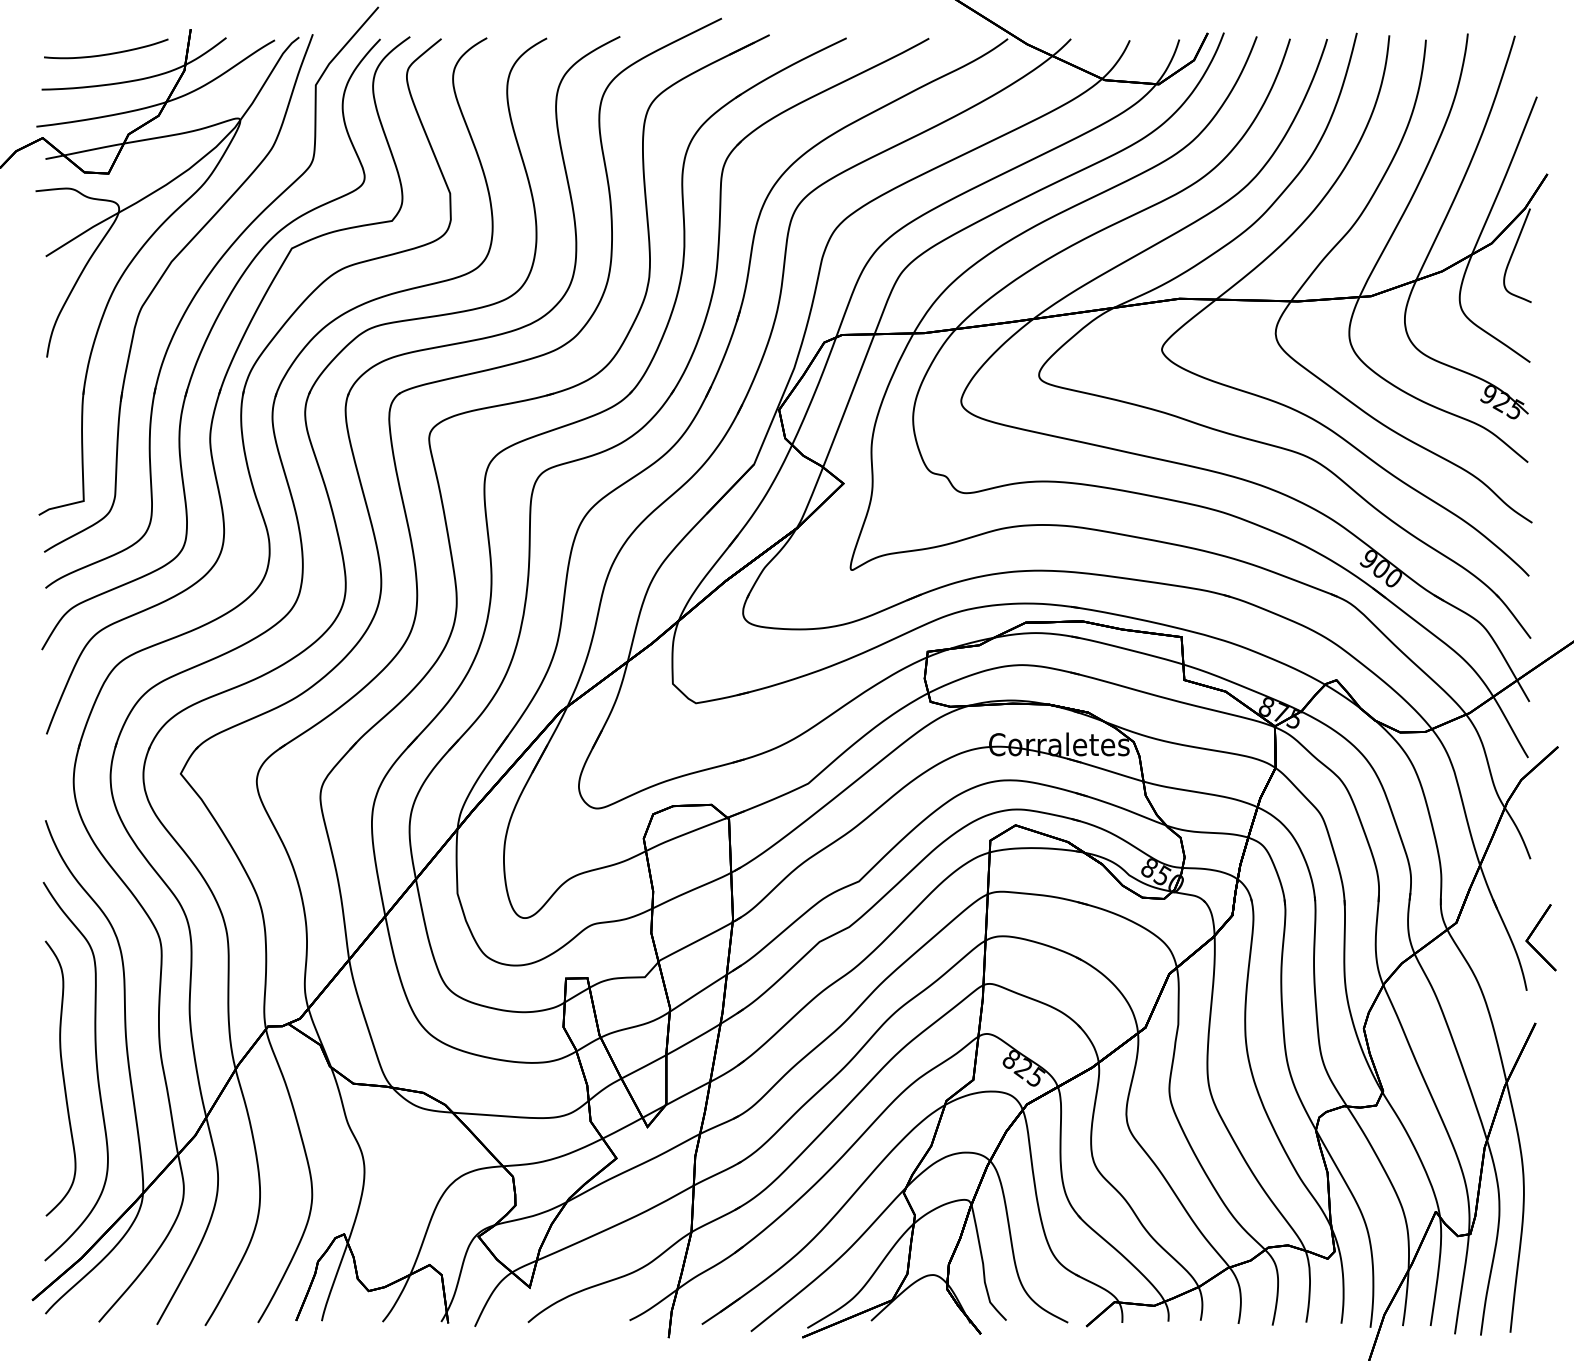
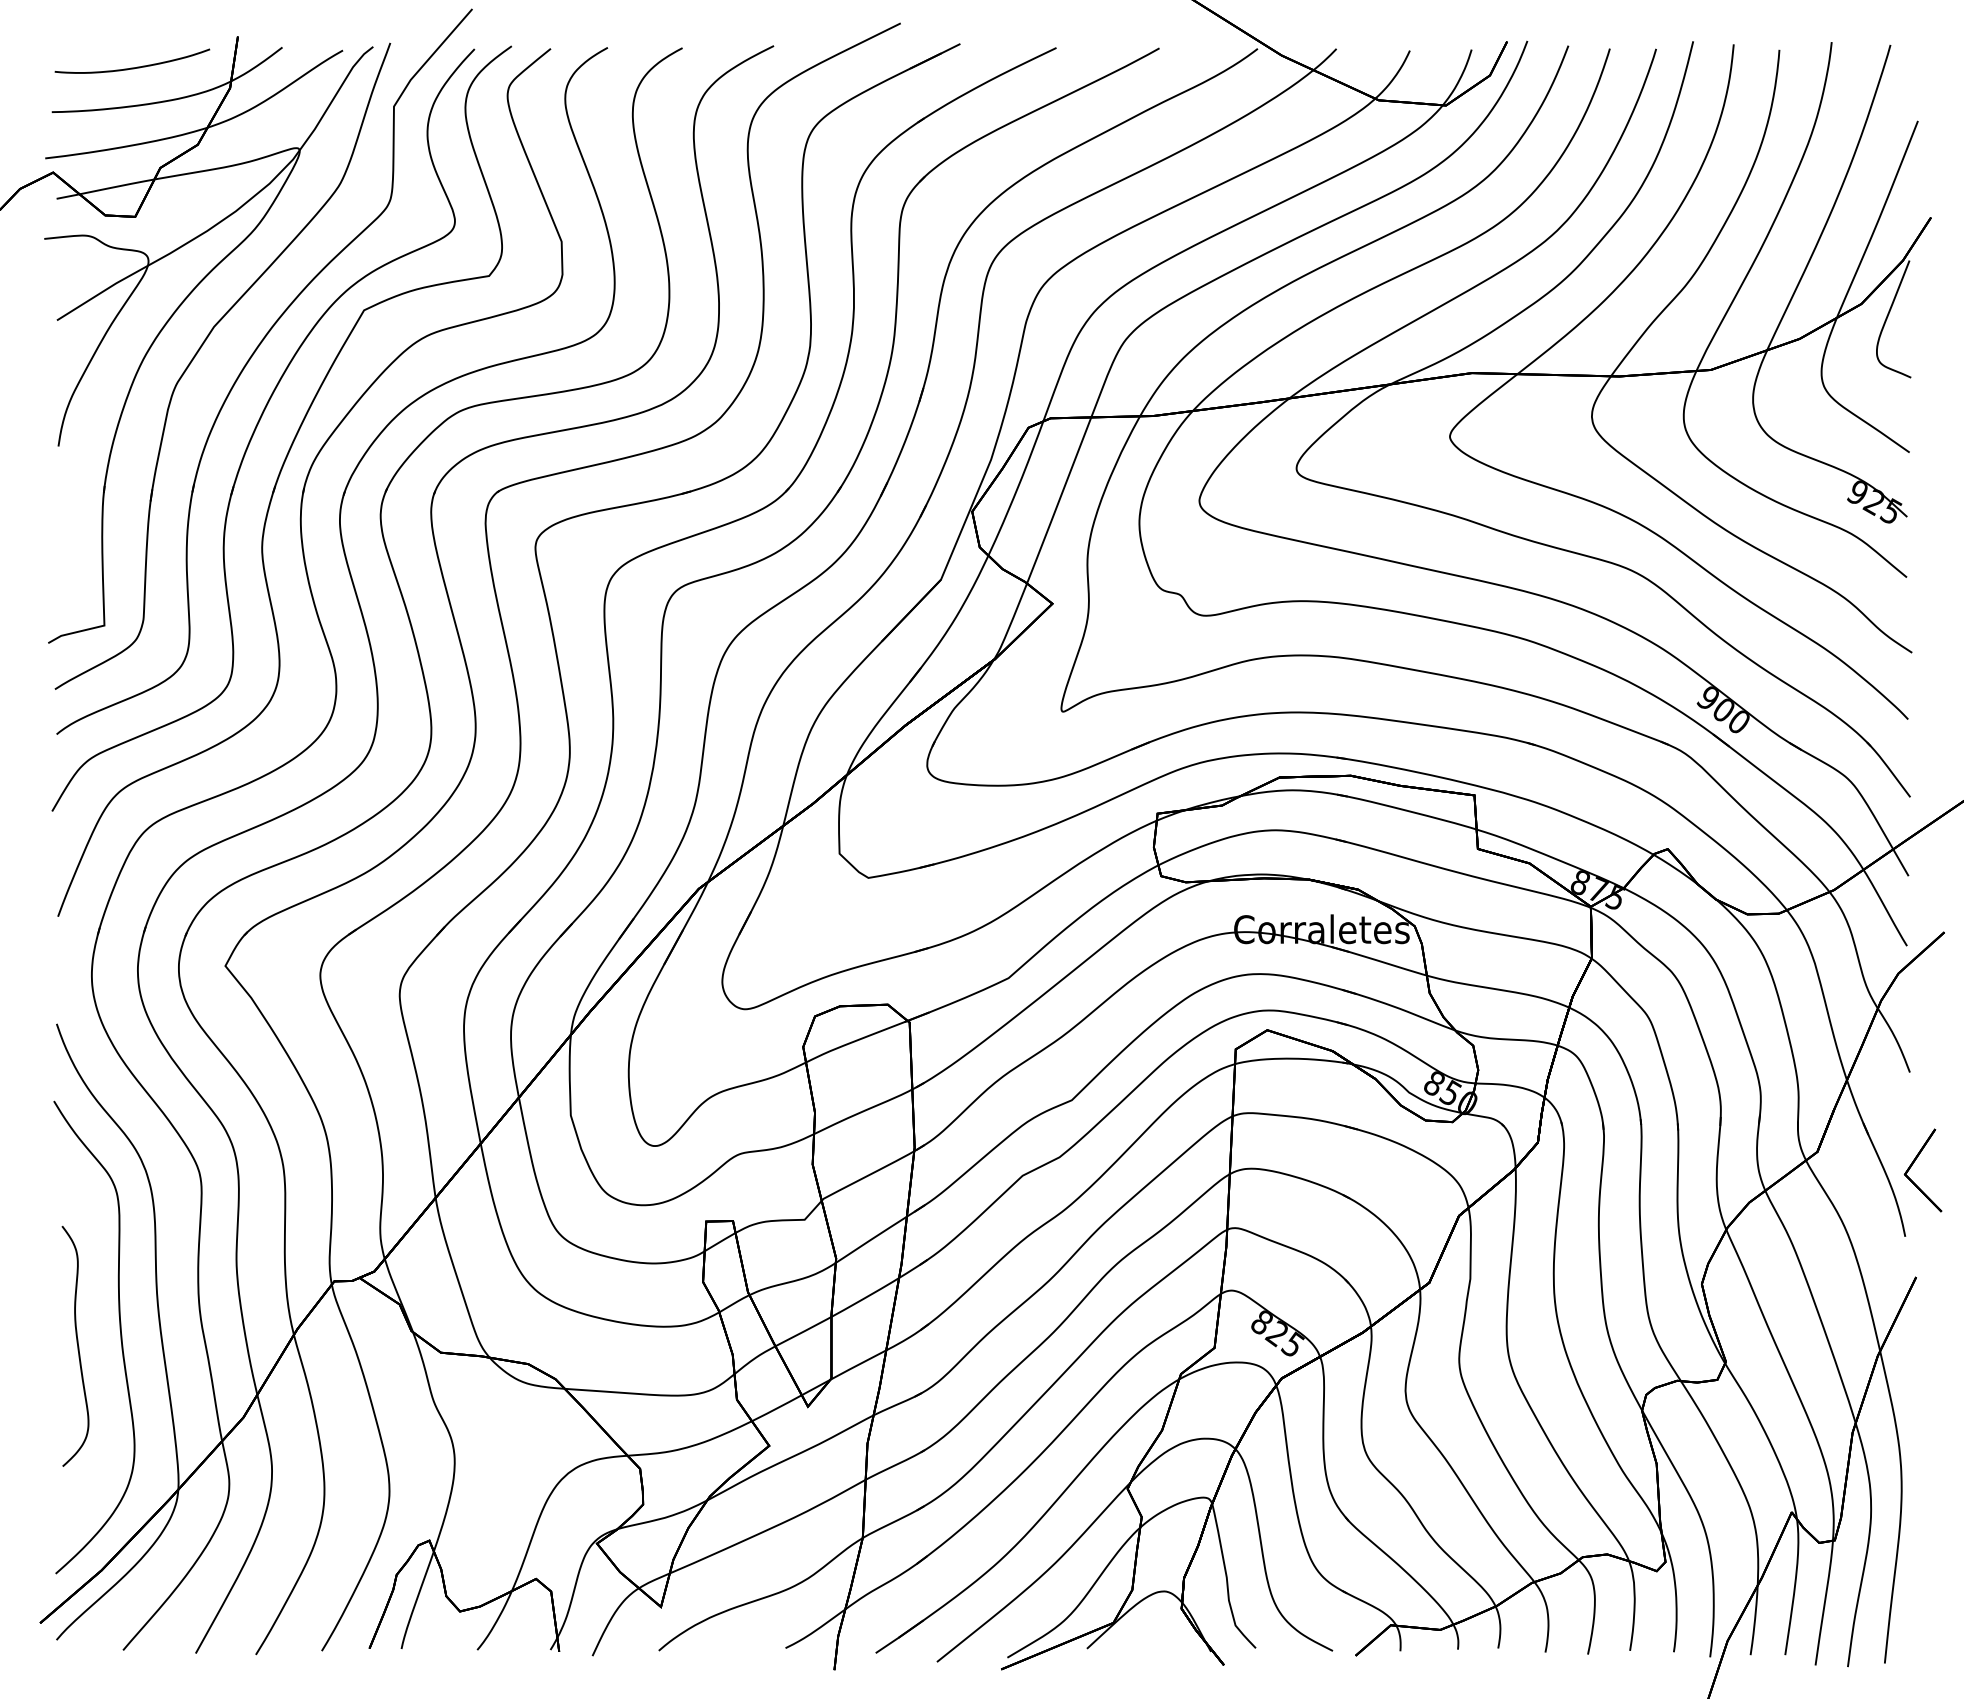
part: (60, 1078) -> (75, 1346), size x0.7

